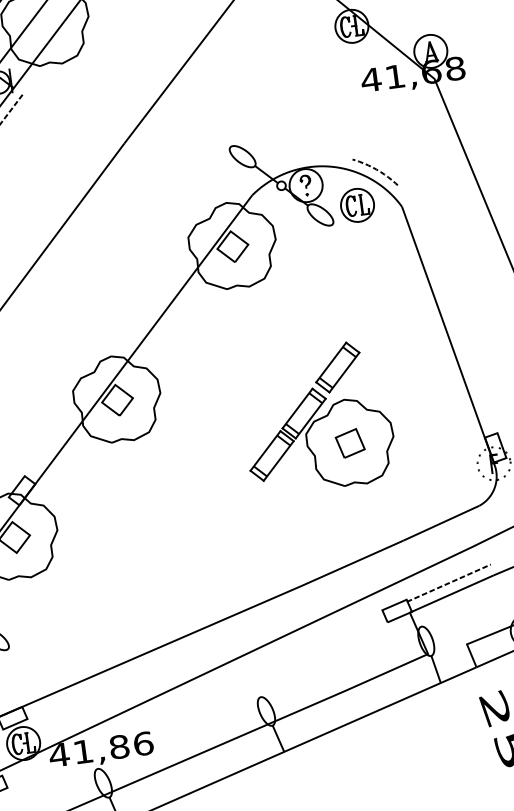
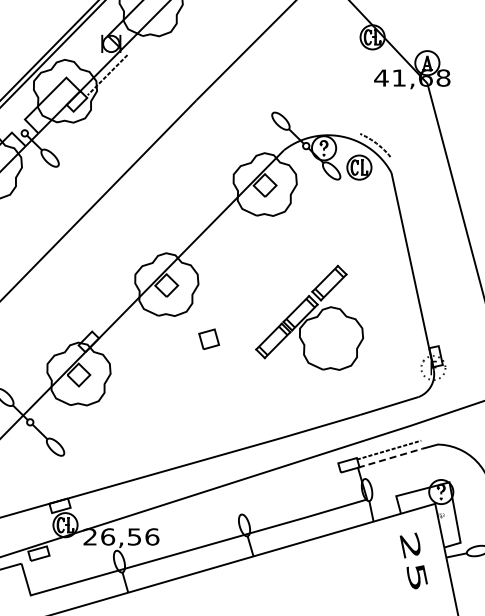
part: (350, 442) -> (209, 338), moved
line: (452, 594) -> (390, 458), solid -> dashed
text: (88, 750) -> (111, 536), 41,86 -> 26,56

